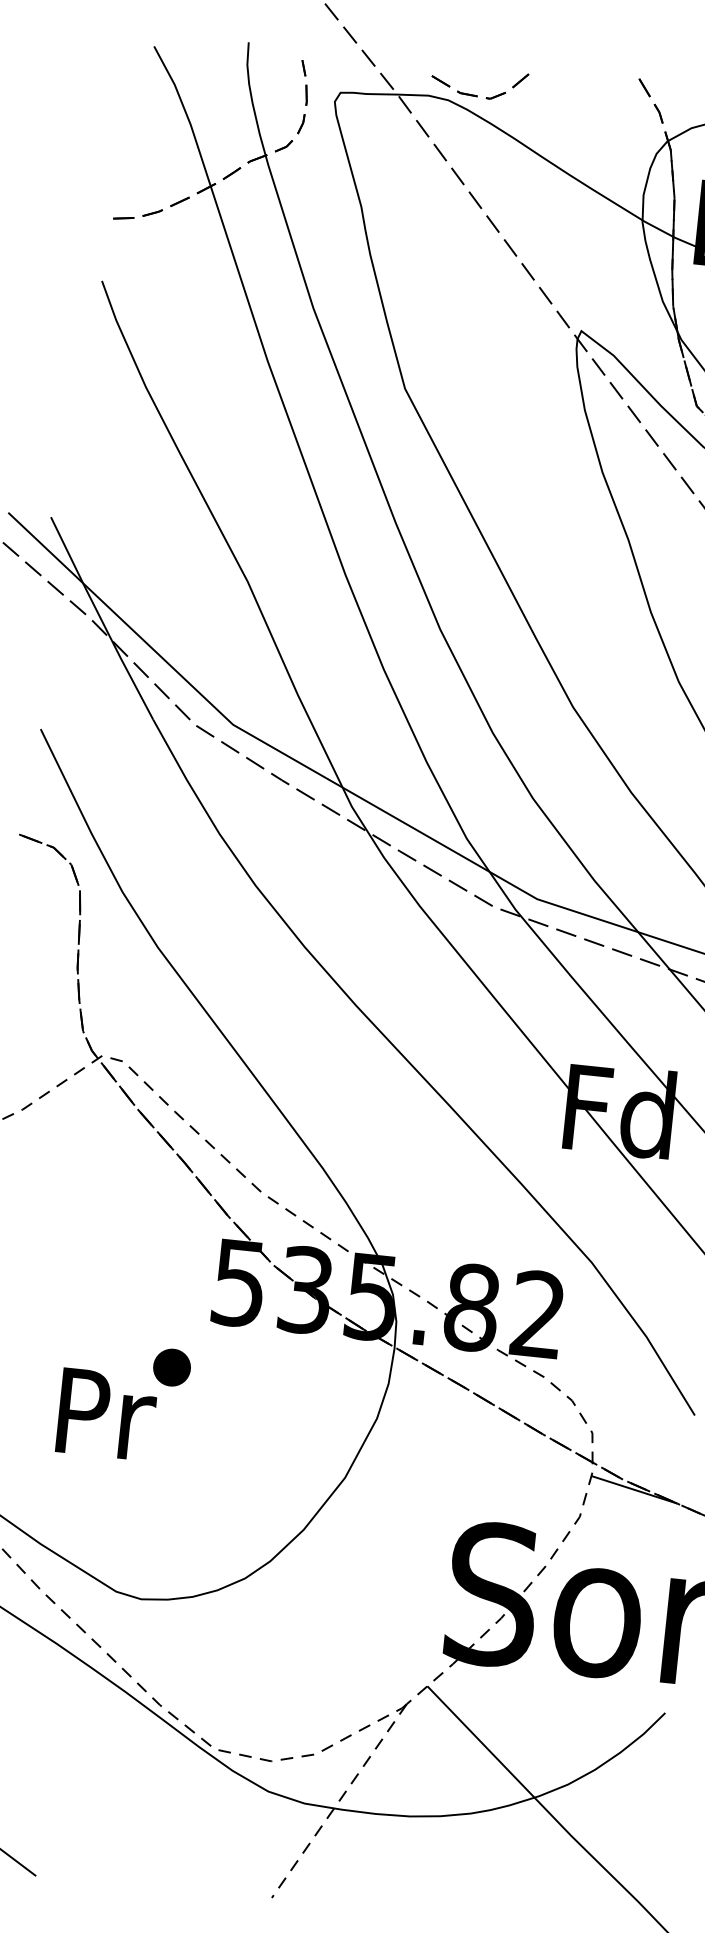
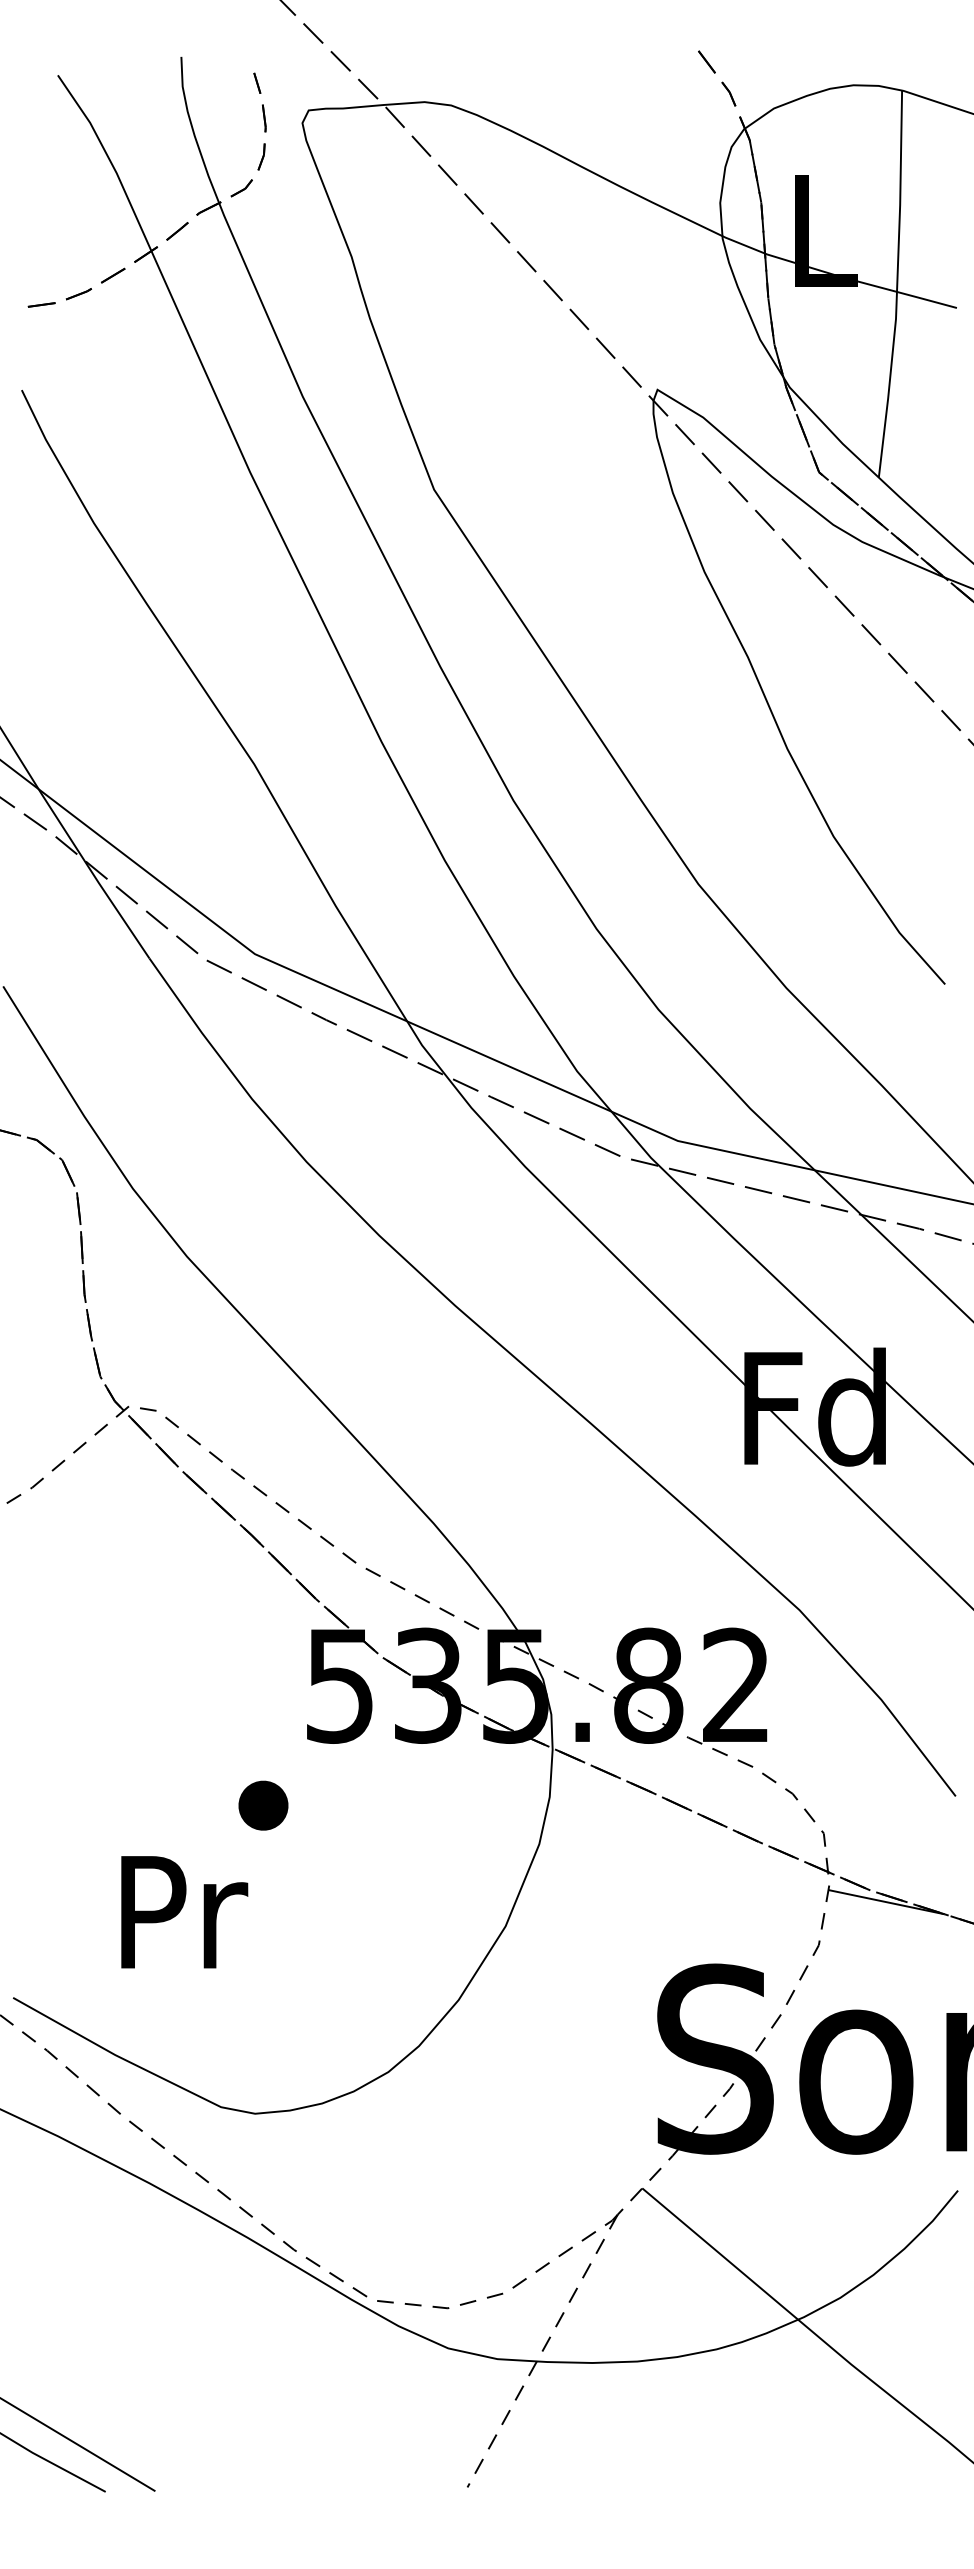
part: (477, 95) -> (488, 95), removed
text: (106, 1414) -> (184, 1912), moved

